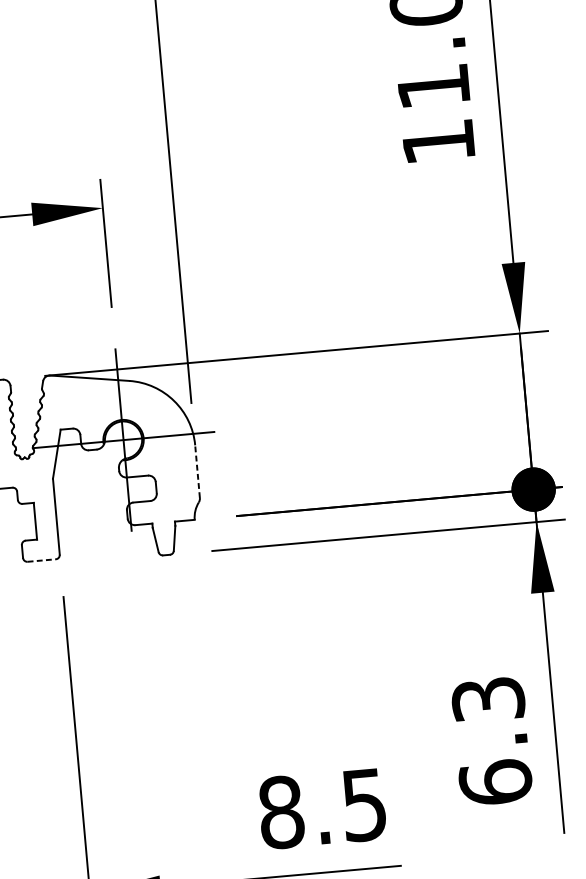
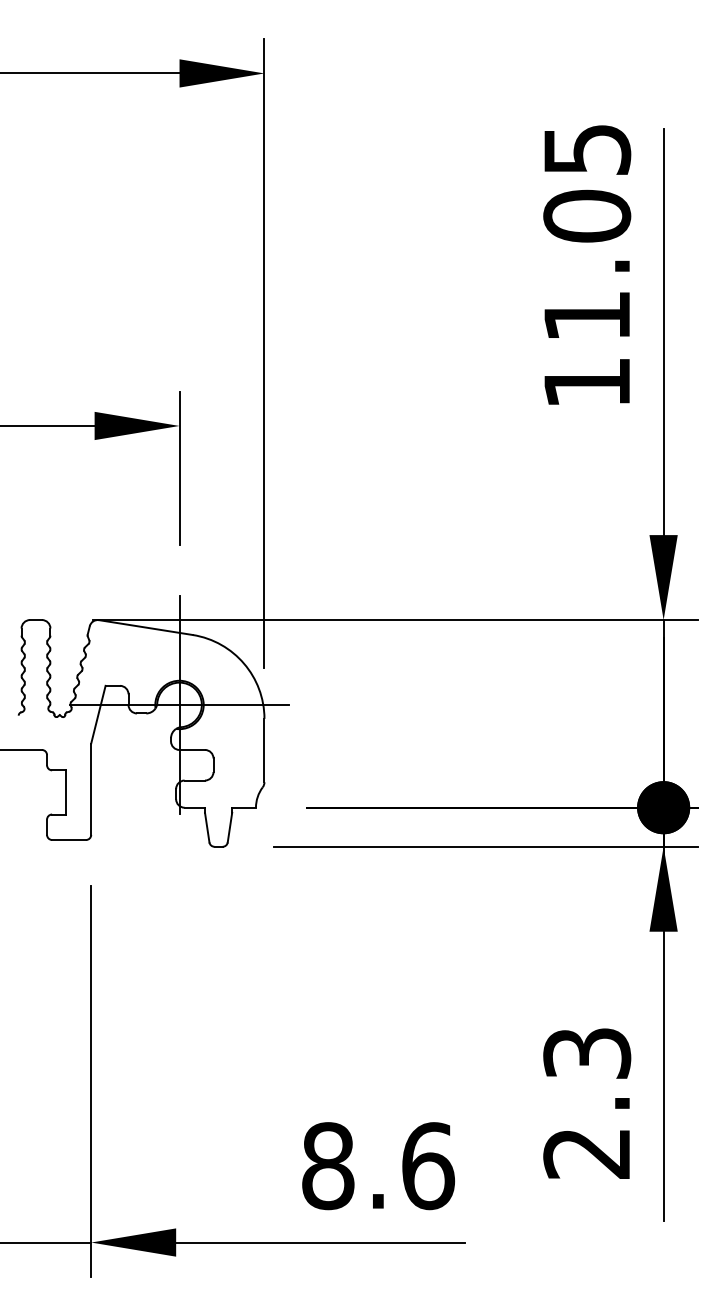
line: (197, 471) -> (264, 750), dashed -> solid
line: (42, 560) -> (69, 840), dashed -> solid
text: (495, 781) -> (587, 1152), 6.3 -> 2.3
text: (364, 805) -> (428, 1166), 8.5 -> 8.6

